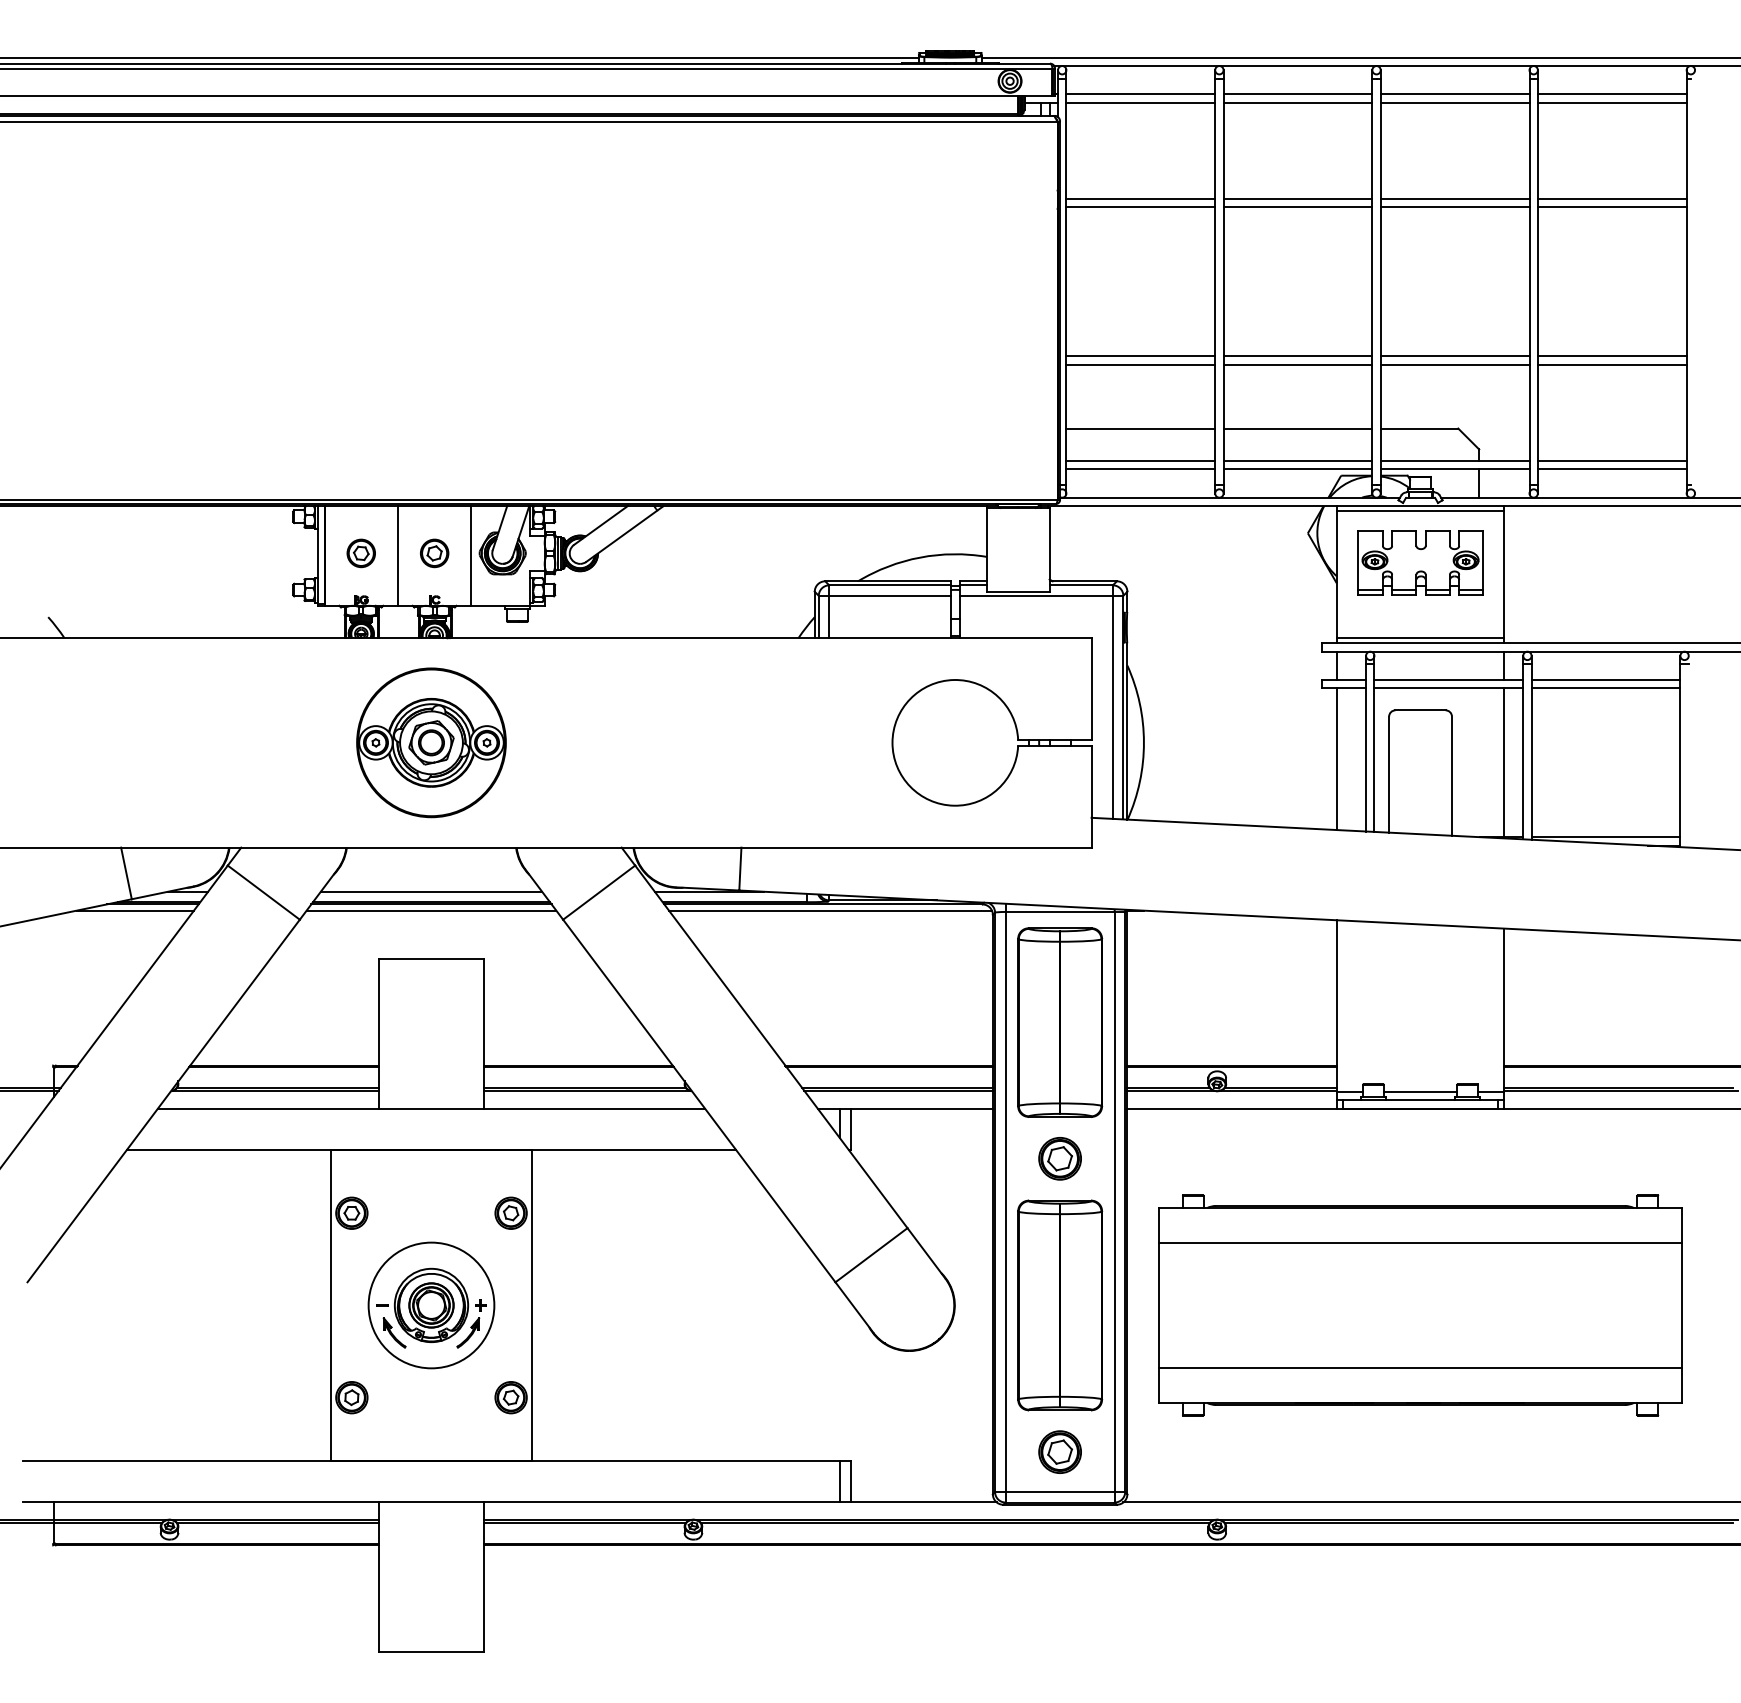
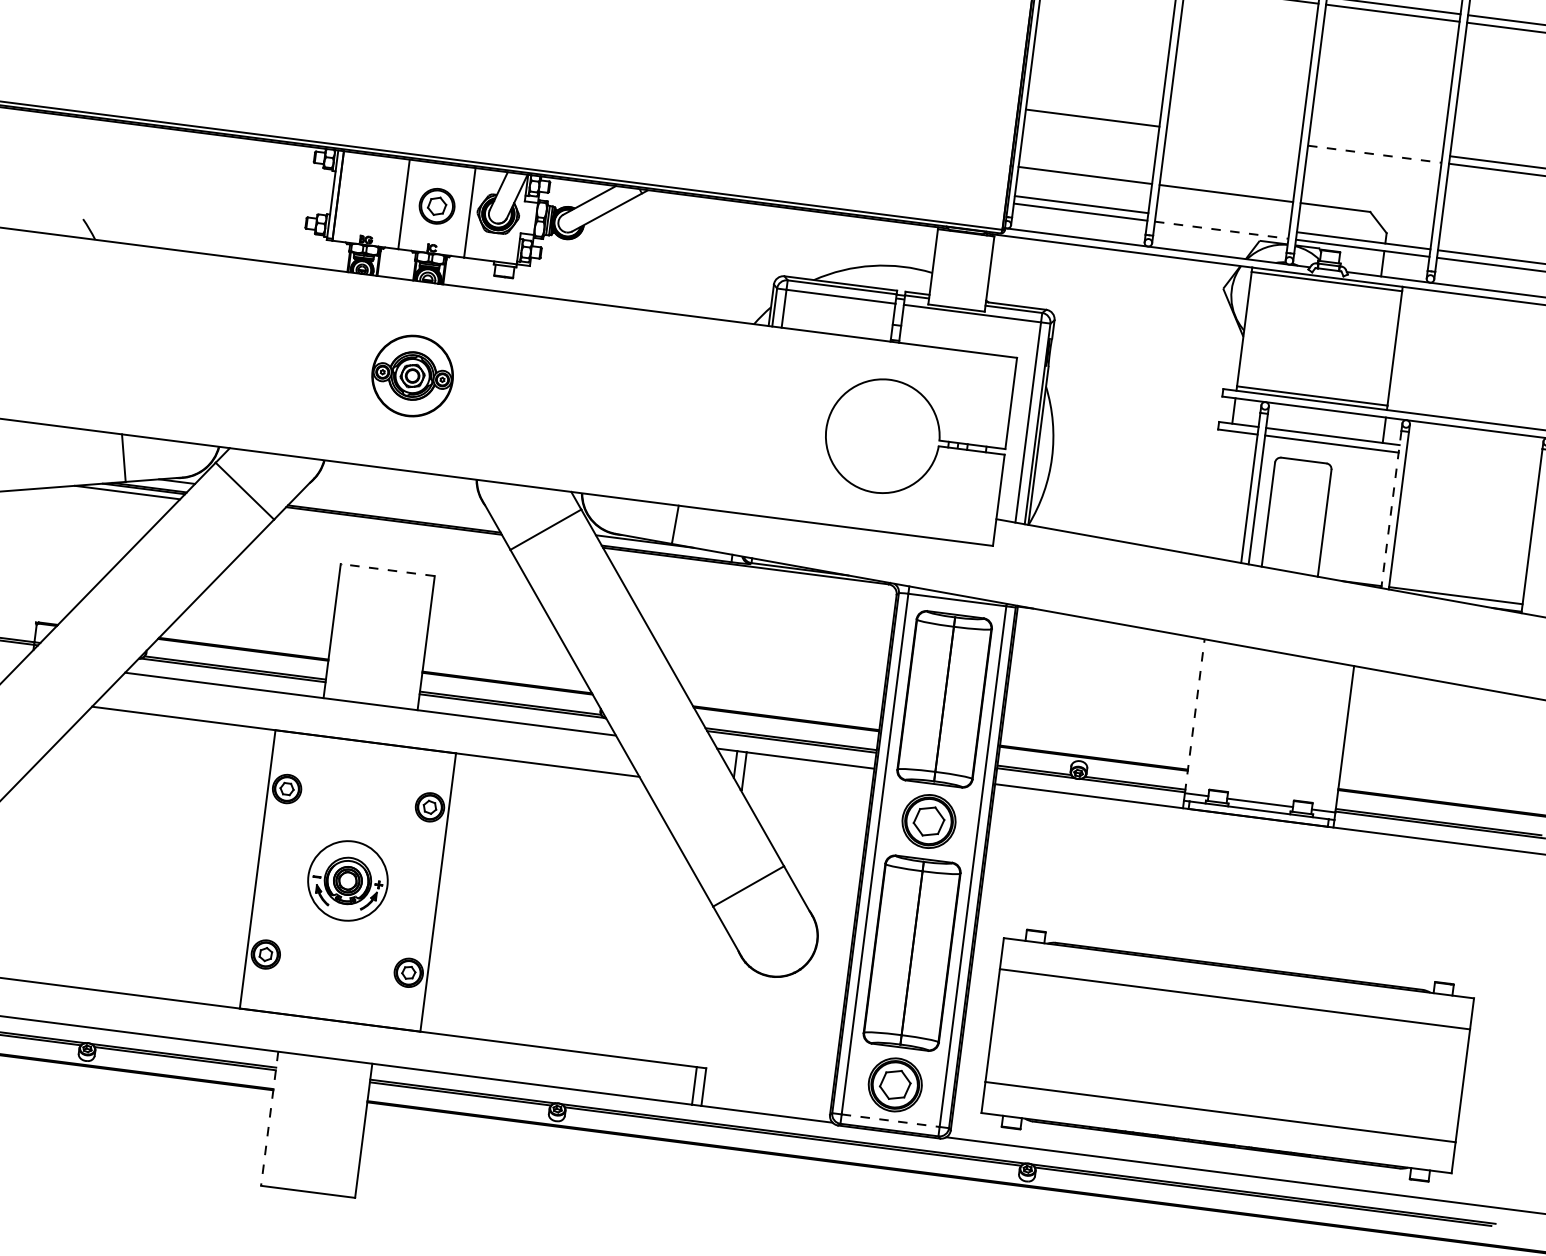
line: (1140, 356) -> (1093, 110), removed
line: (1297, 356) -> (1234, 128), removed
line: (1454, 356) -> (1375, 146), removed
line: (1297, 364) -> (1233, 136), removed
line: (1455, 364) -> (1375, 154), solid -> dashed
line: (1297, 461) -> (1222, 223), removed
line: (1298, 469) -> (1222, 230), solid -> dashed
part: (360, 553) -> (370, 197), removed
part: (434, 553) -> (437, 206), size x1.4
part: (1420, 562) -> (1320, 327), removed
line: (1605, 680) -> (1473, 455), removed
line: (1605, 688) -> (1472, 462), removed
part: (431, 742) -> (412, 375), size x0.6
line: (1523, 751) -> (1391, 509), solid -> dashed
line: (1336, 759) -> (1222, 494), removed
line: (1504, 762) -> (1373, 517), removed
line: (431, 891) -> (395, 509), removed
line: (431, 910) -> (393, 526), removed
line: (830, 910) -> (751, 572), removed
line: (431, 959) -> (387, 570), solid -> dashed
line: (1336, 1006) -> (1194, 716), solid -> dashed
part: (1059, 1158) -> (928, 821), size x1.4
part: (431, 1305) -> (347, 880), size x0.7
part: (1420, 1305) -> (1227, 1055), moved
part: (1059, 1451) -> (894, 1084), size x1.4
line: (1060, 1492) -> (890, 1121), solid -> dashed
line: (379, 1577) -> (270, 1119), solid -> dashed

